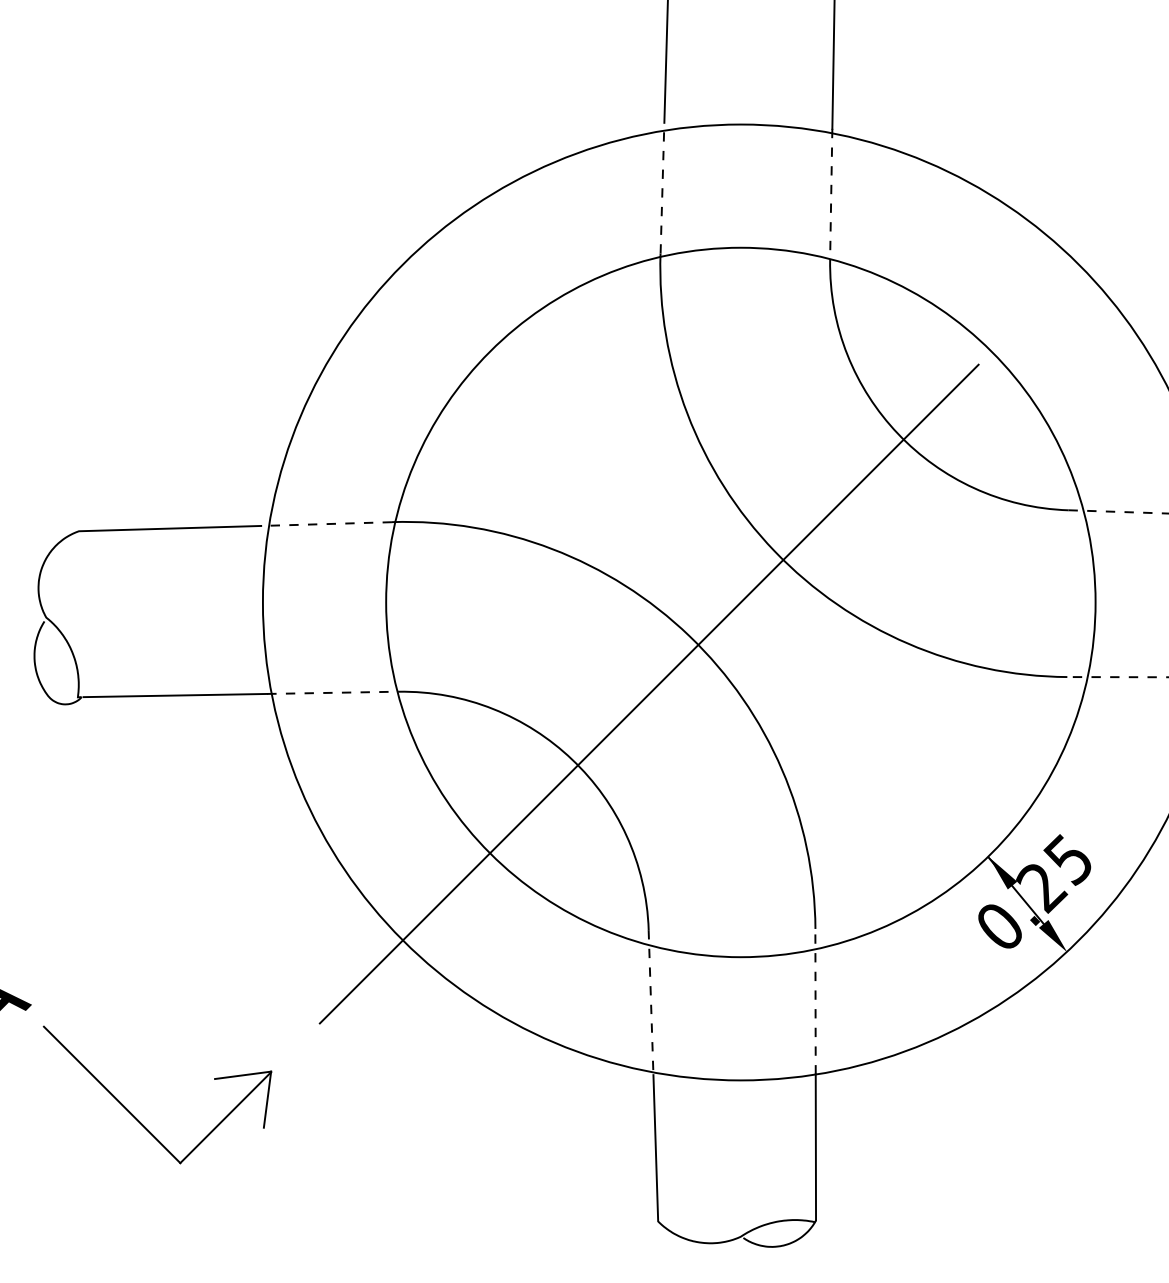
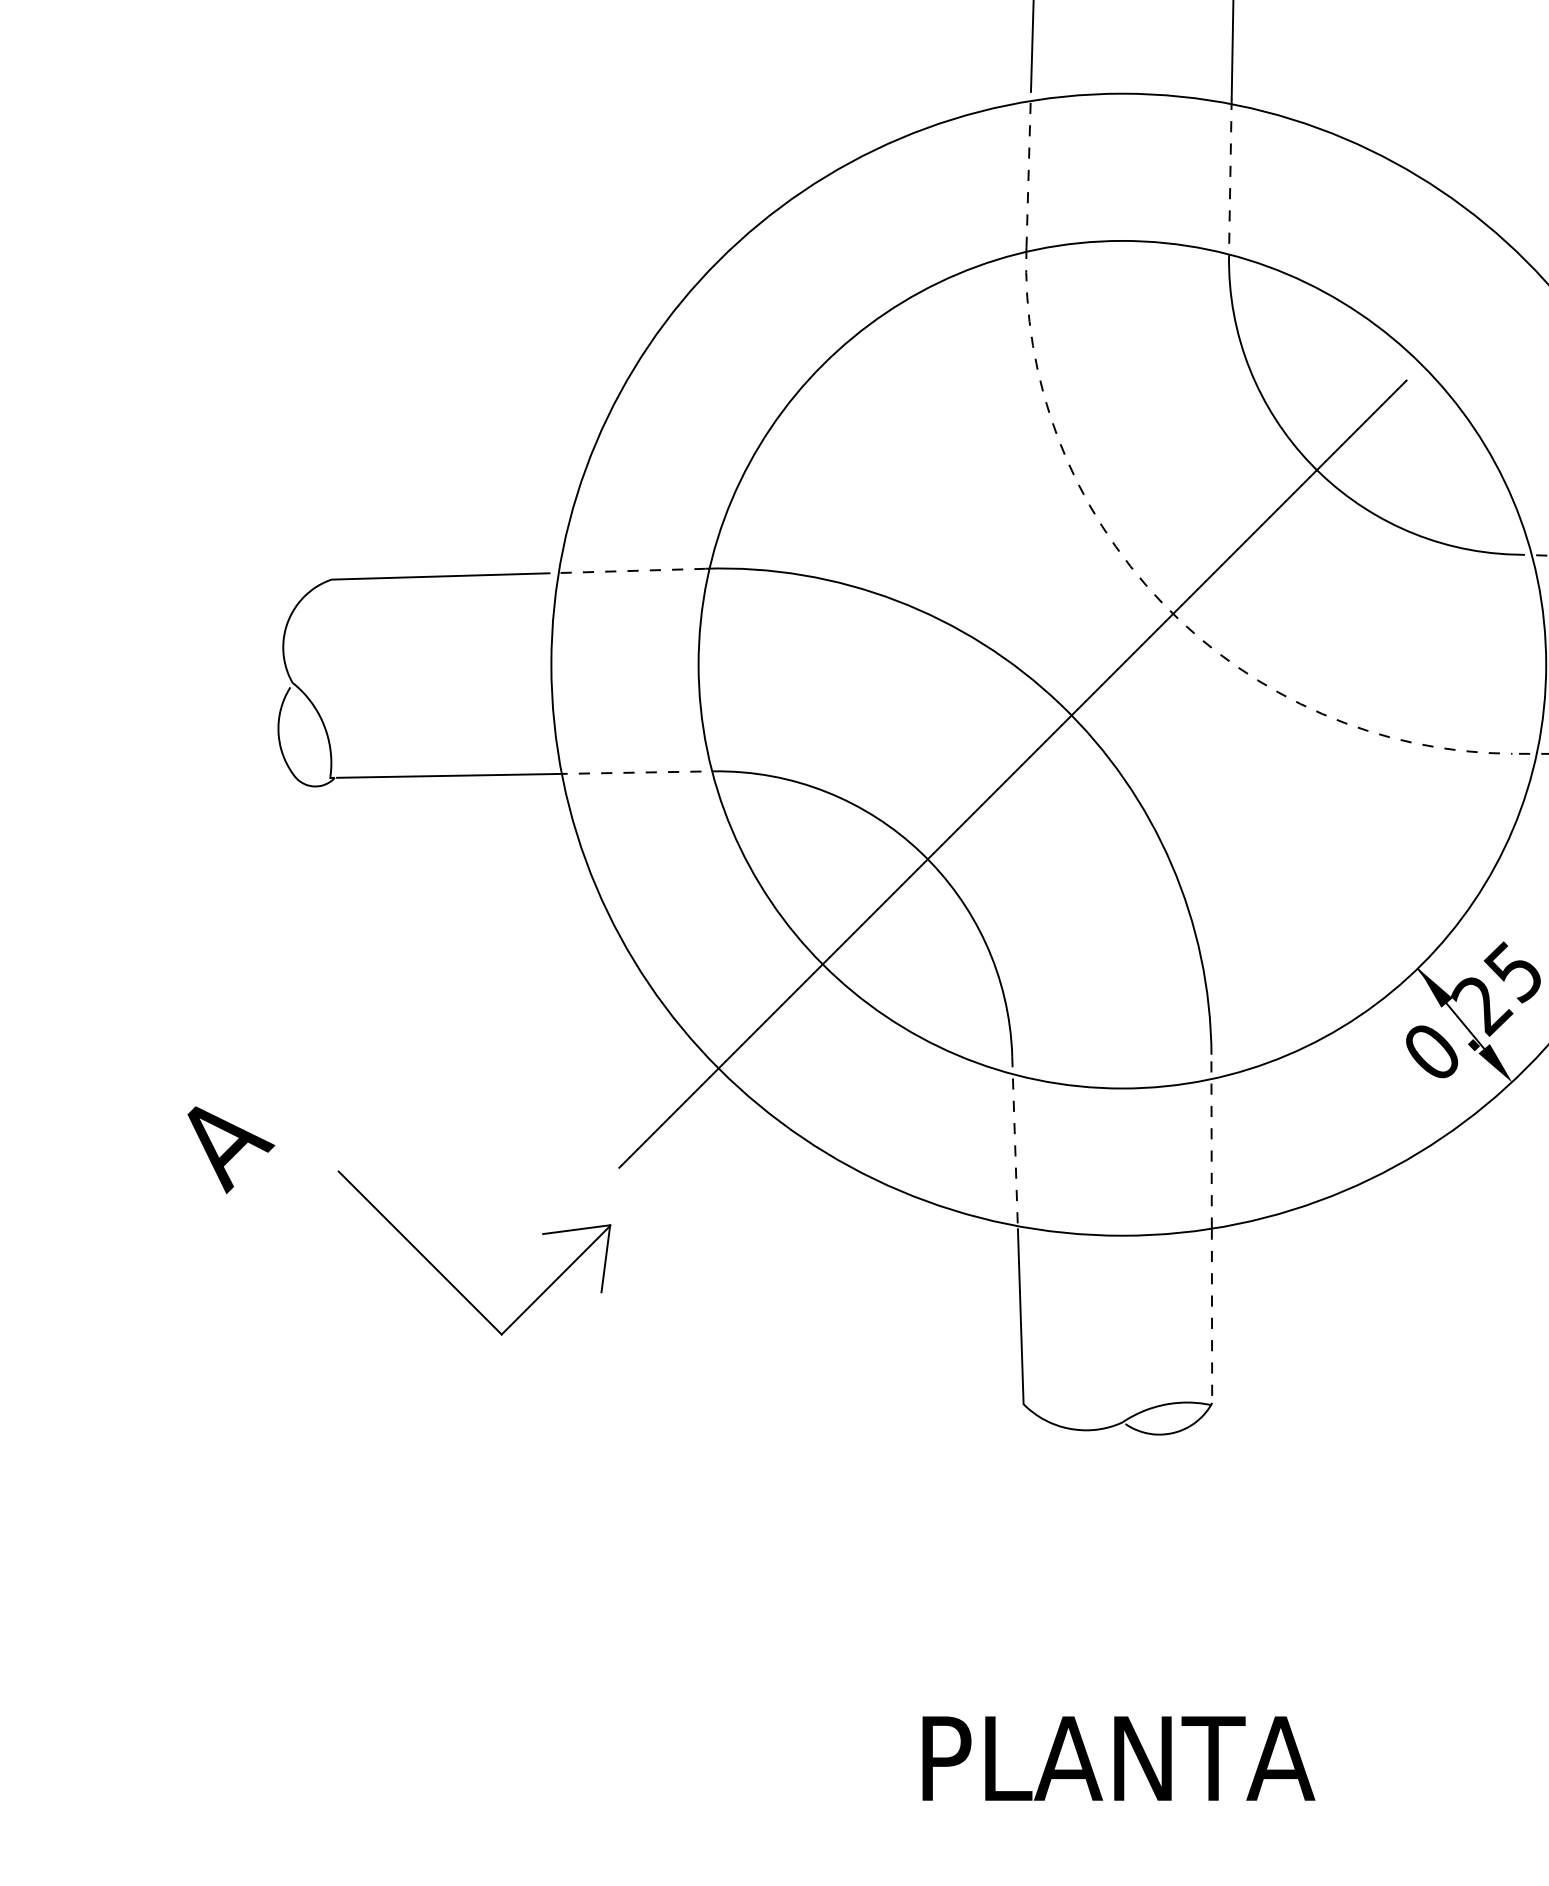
arc: (774, 551) -> (1162, 603), solid -> dashed
part: (134, 1116) -> (447, 1278), moved
line: (816, 1148) -> (1212, 1316), solid -> dashed

